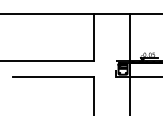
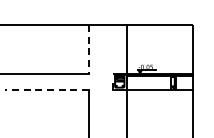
line: (93, 37) -> (89, 49), solid -> dashed
line: (53, 76) -> (47, 89), solid -> dashed

